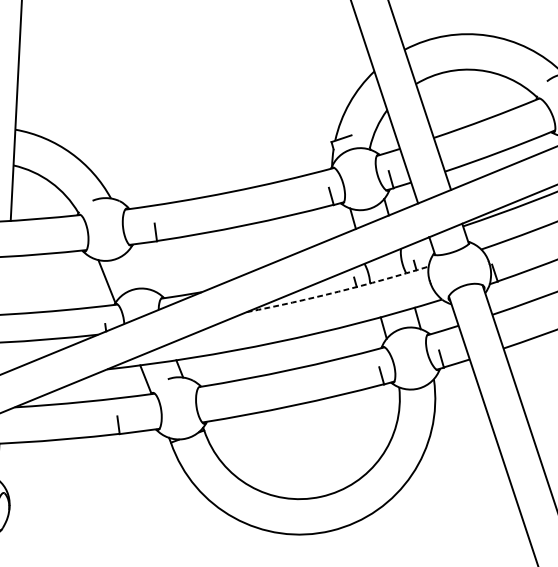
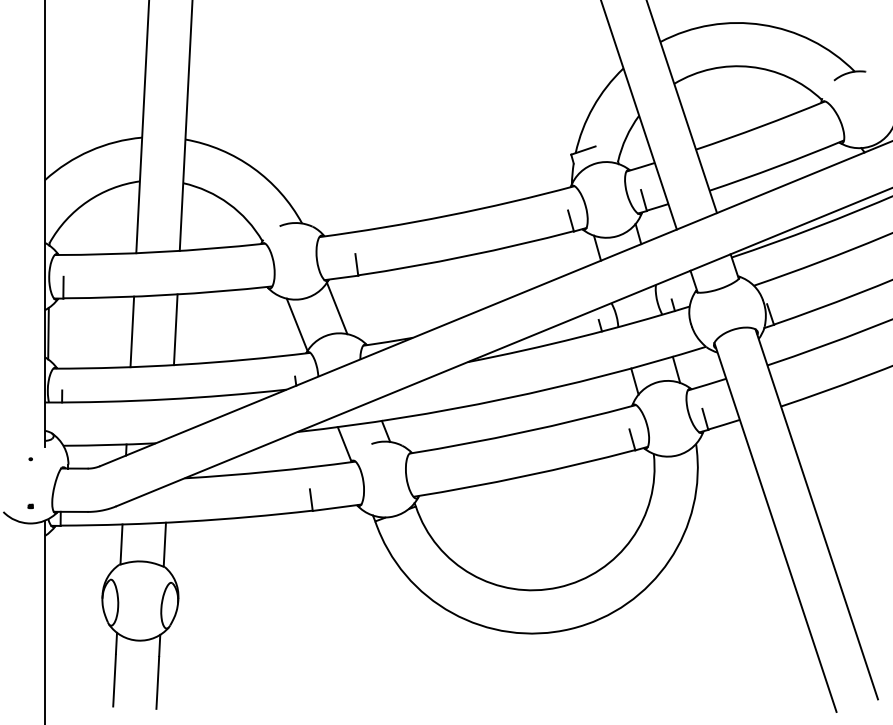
line: (139, 268) -> (337, 308), added
line: (7, 285) -> (175, 329), added
arc: (338, 291) -> (579, 337), dashed -> solid

